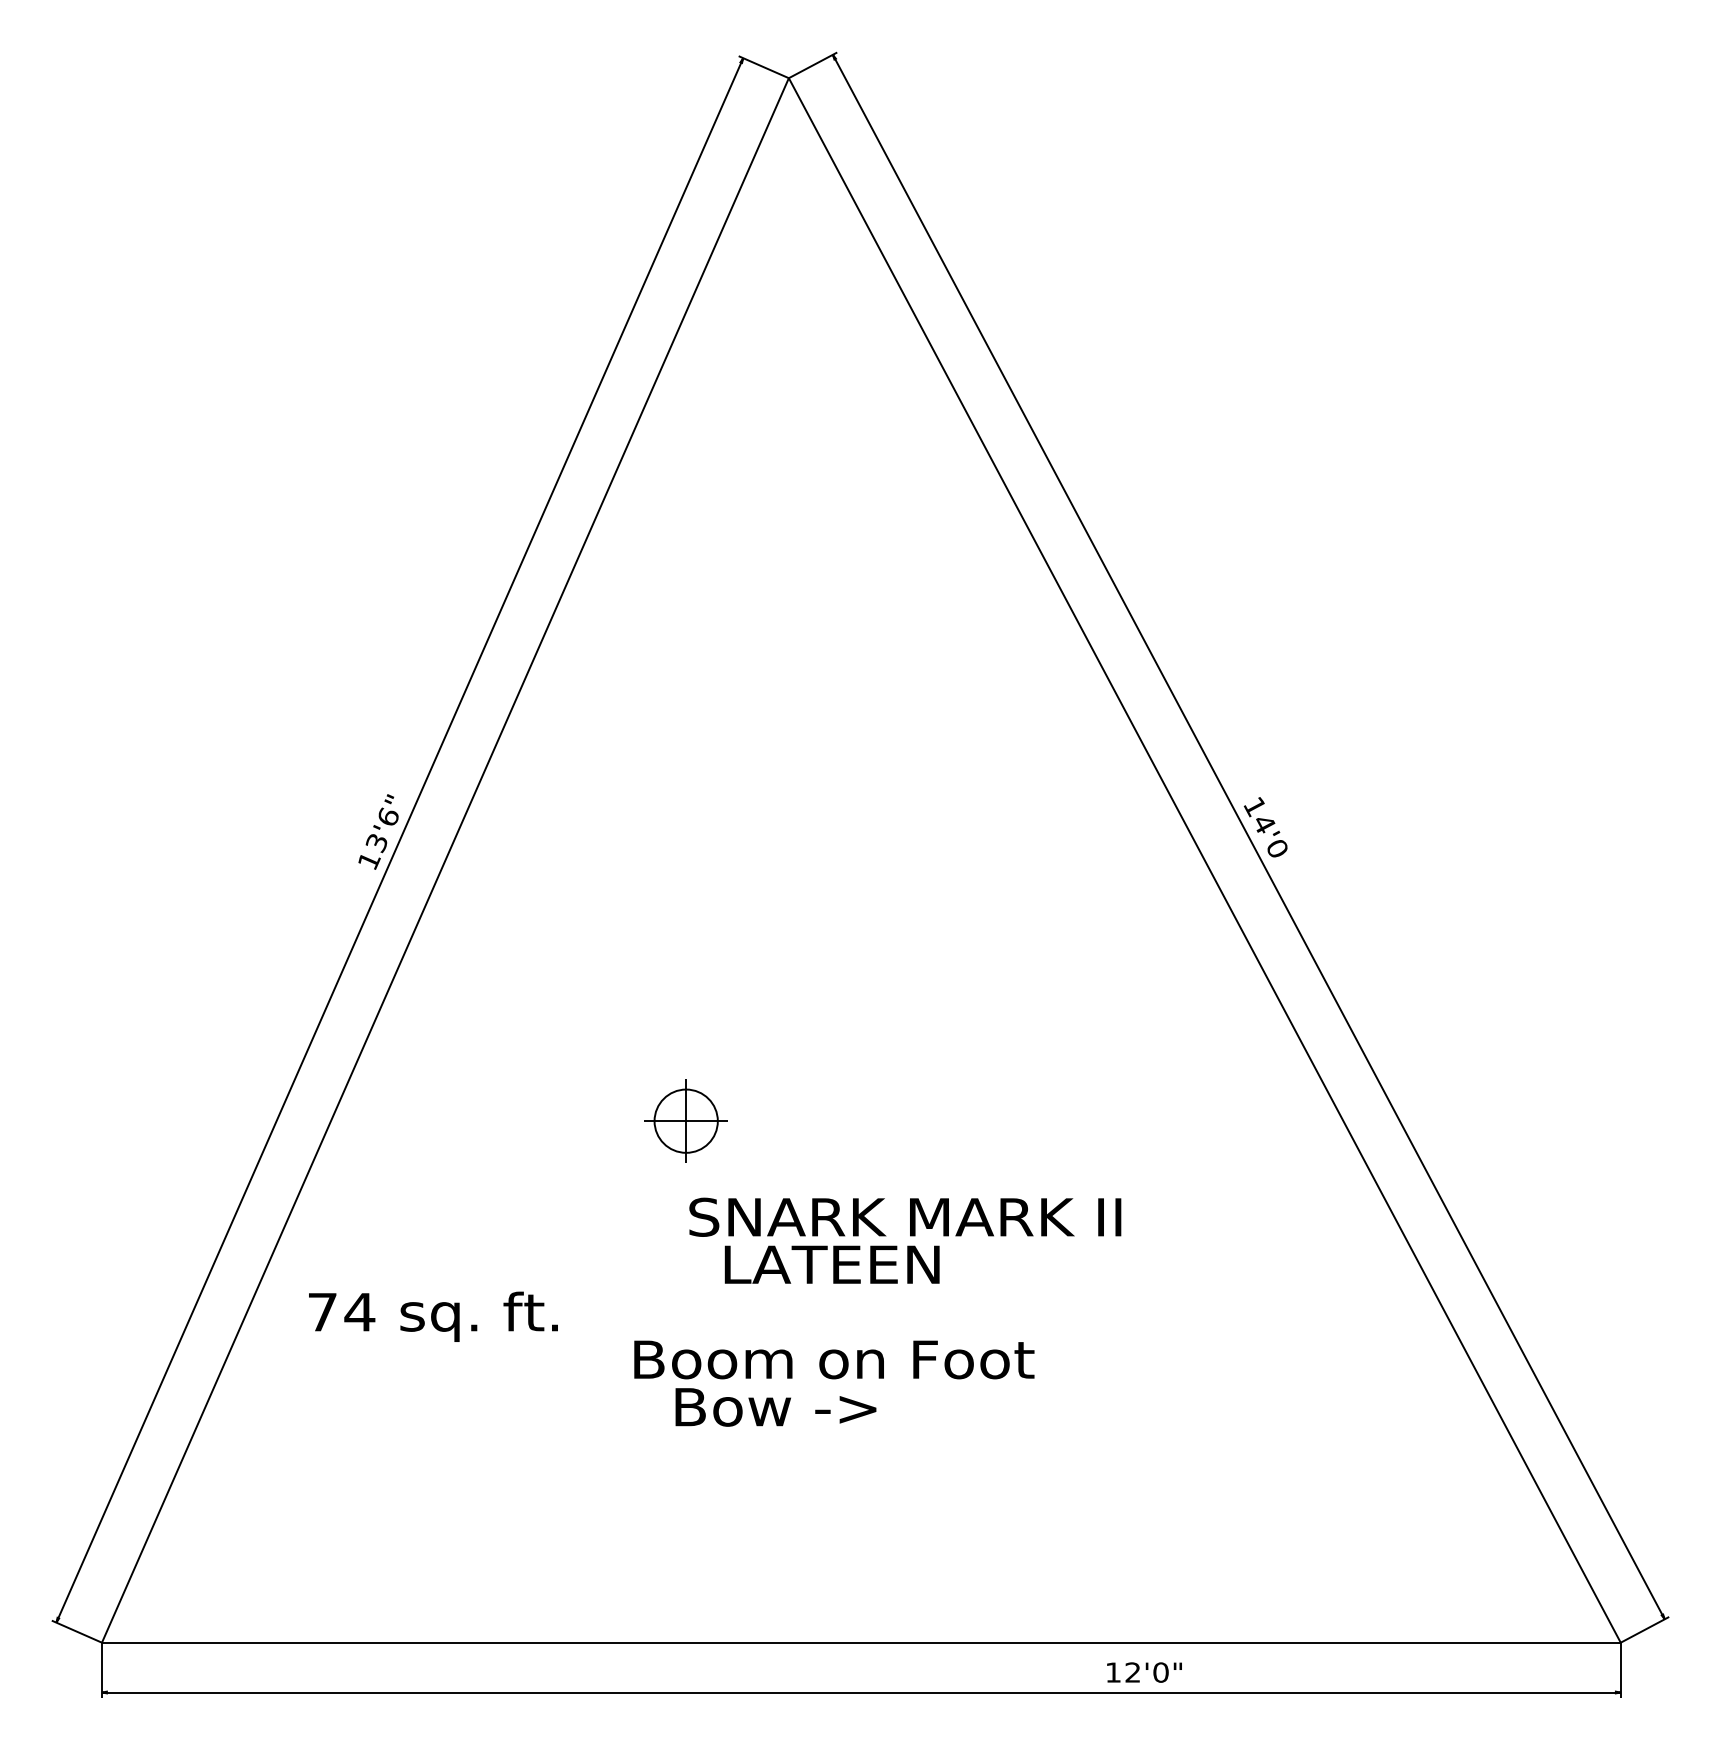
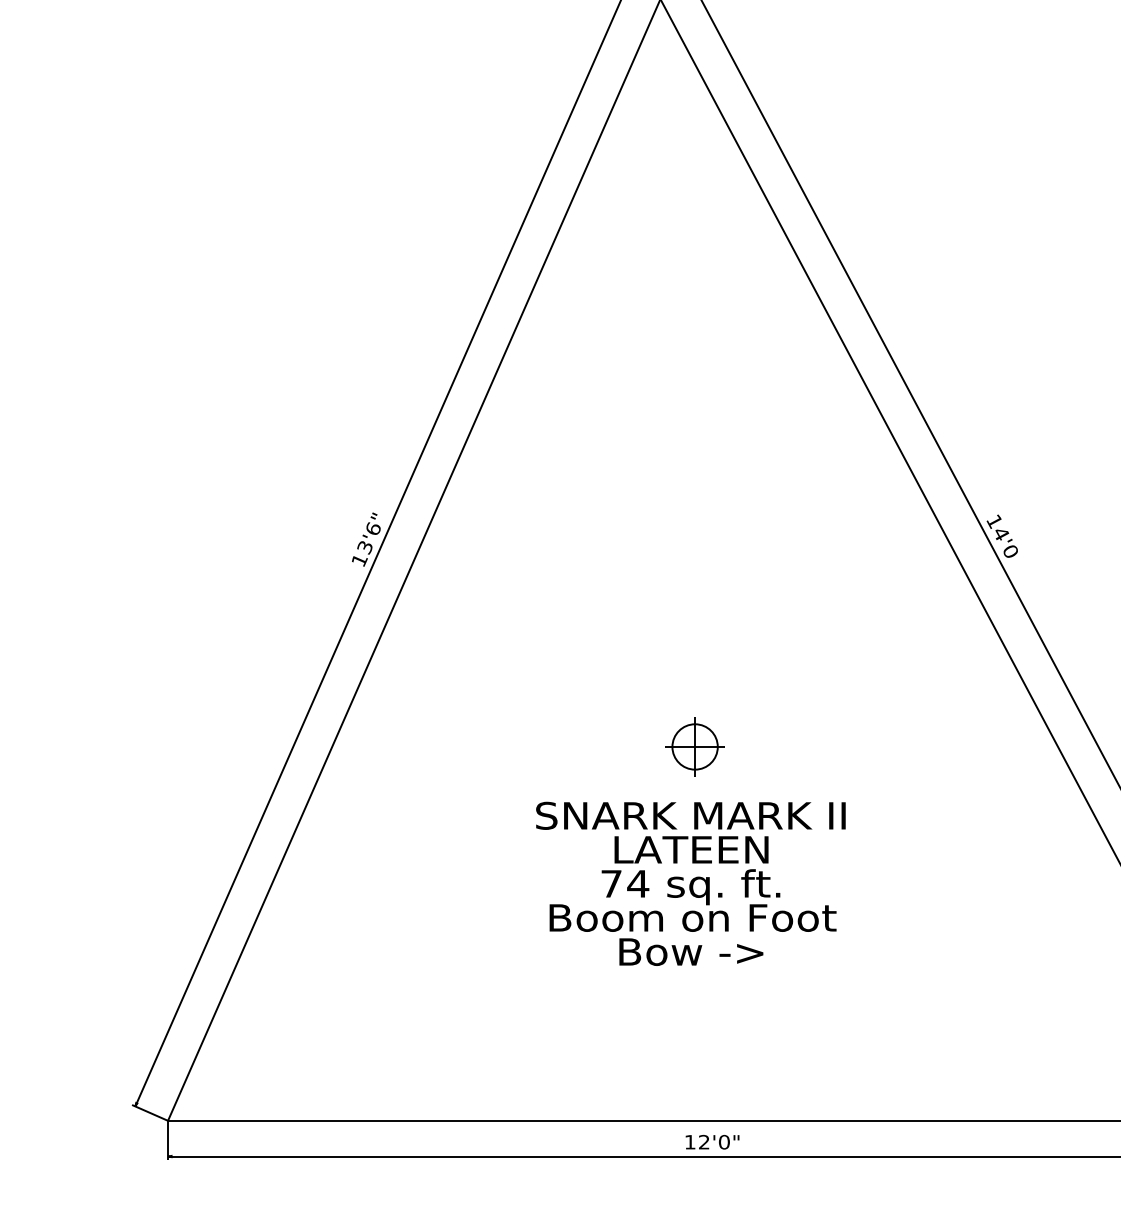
part: (685, 1120) -> (694, 746), moved
text: (905, 1216) -> (691, 815), moved
text: (433, 1316) -> (691, 886), moved
text: (775, 1407) -> (691, 952), moved
text: (1144, 1672) -> (712, 1142), moved

